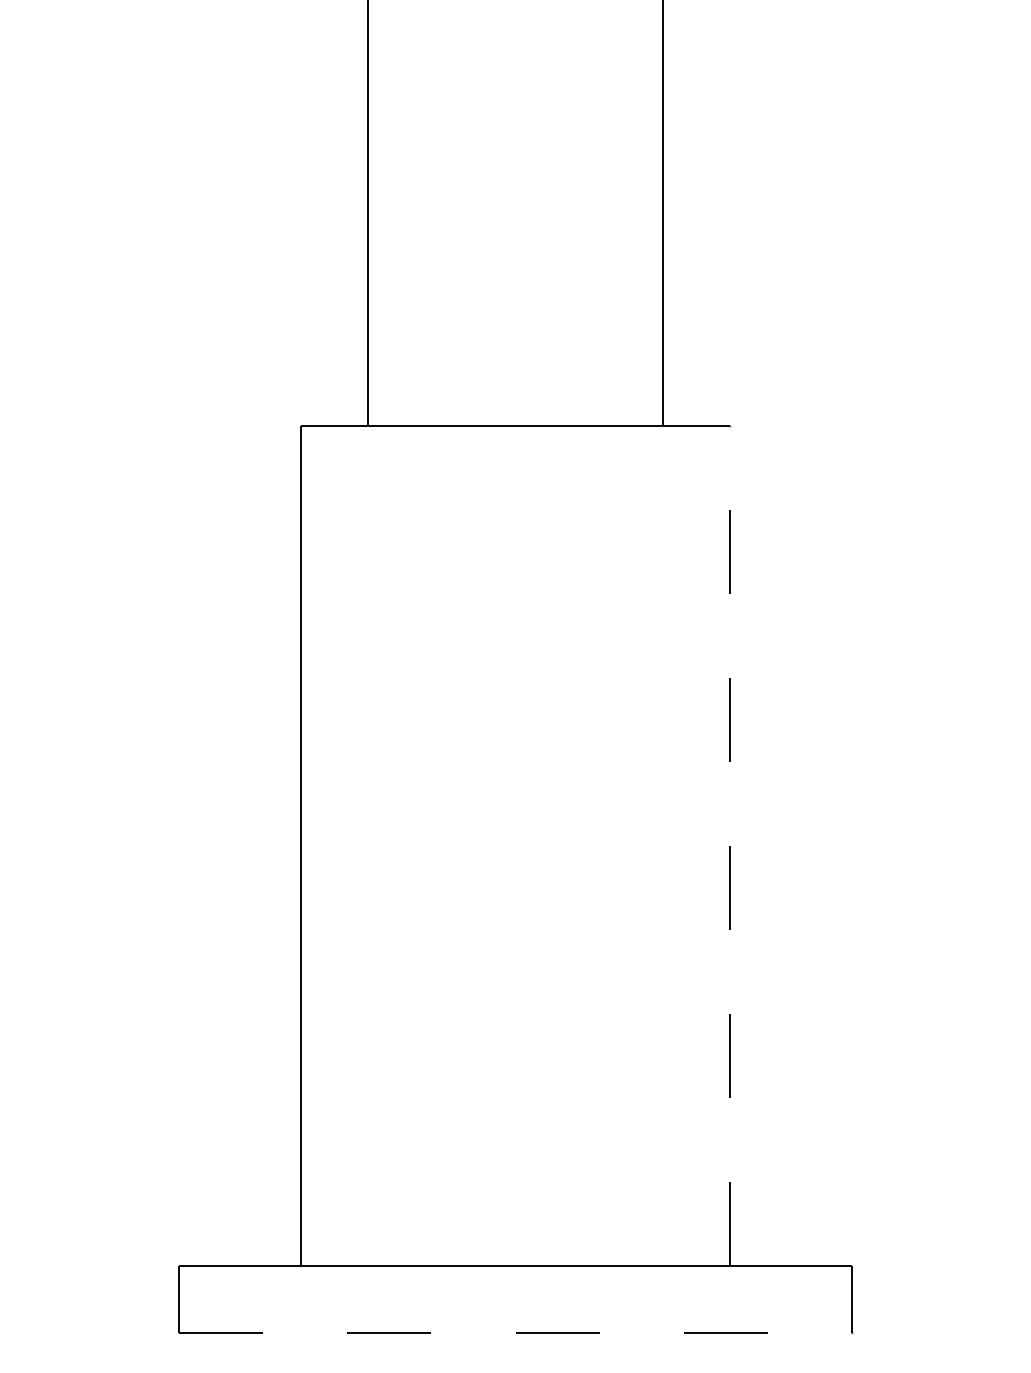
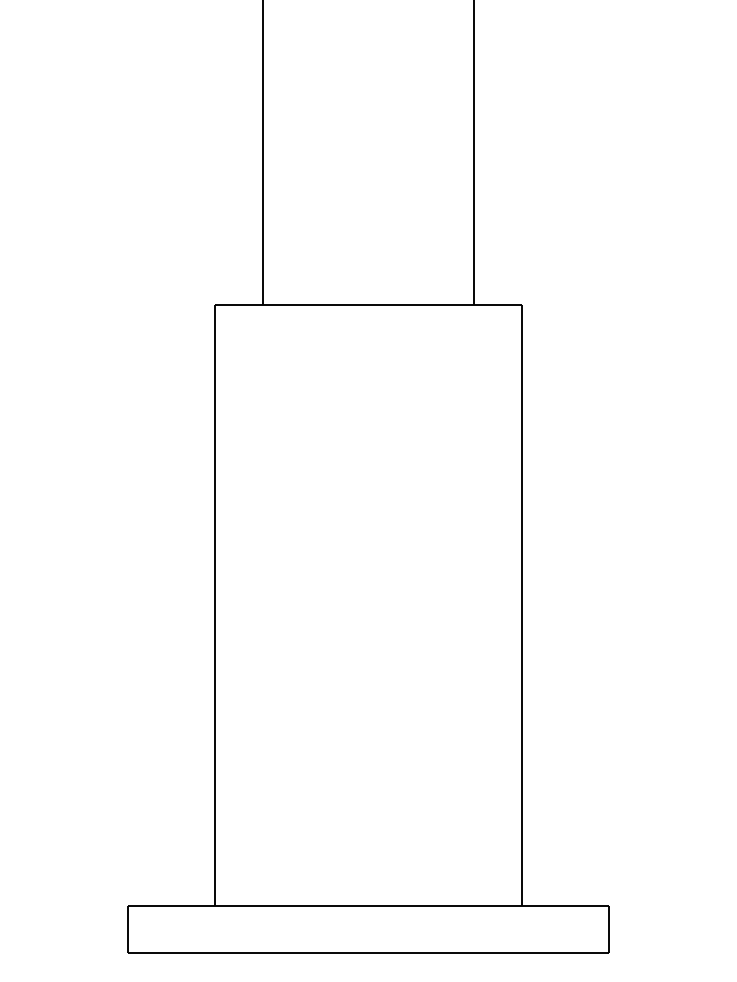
line: (729, 845) -> (521, 604), dashed -> solid
line: (515, 1332) -> (368, 952), dashed -> solid

